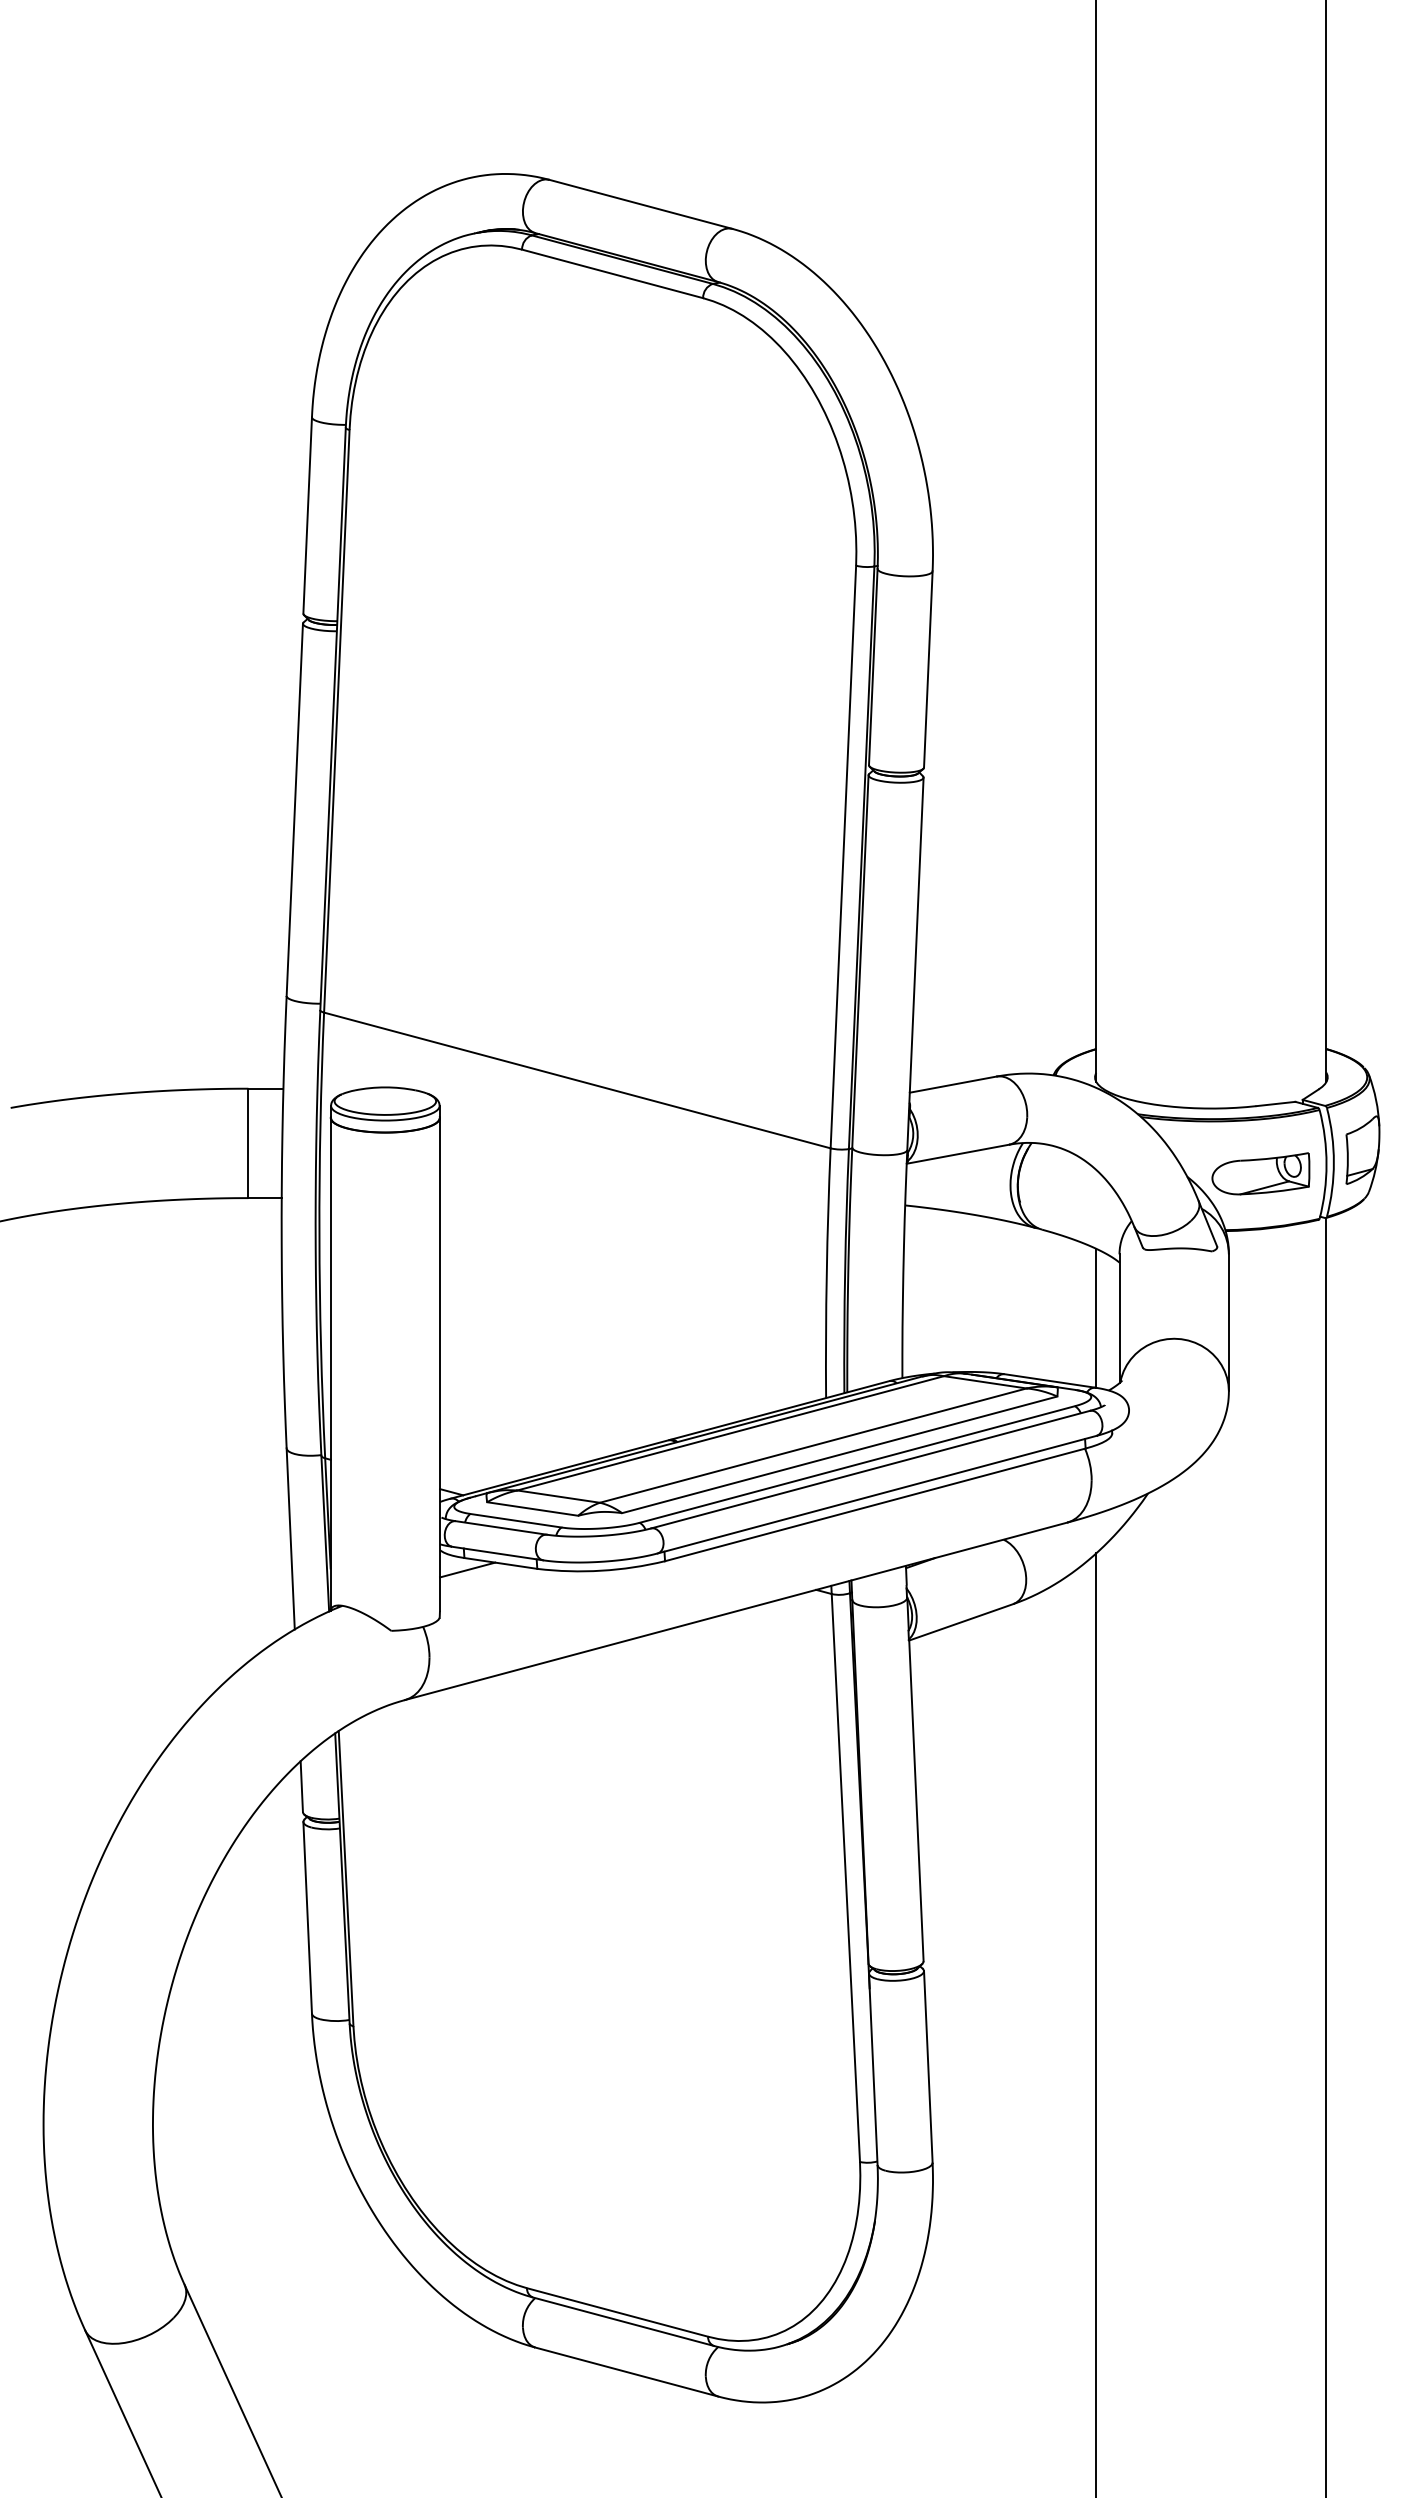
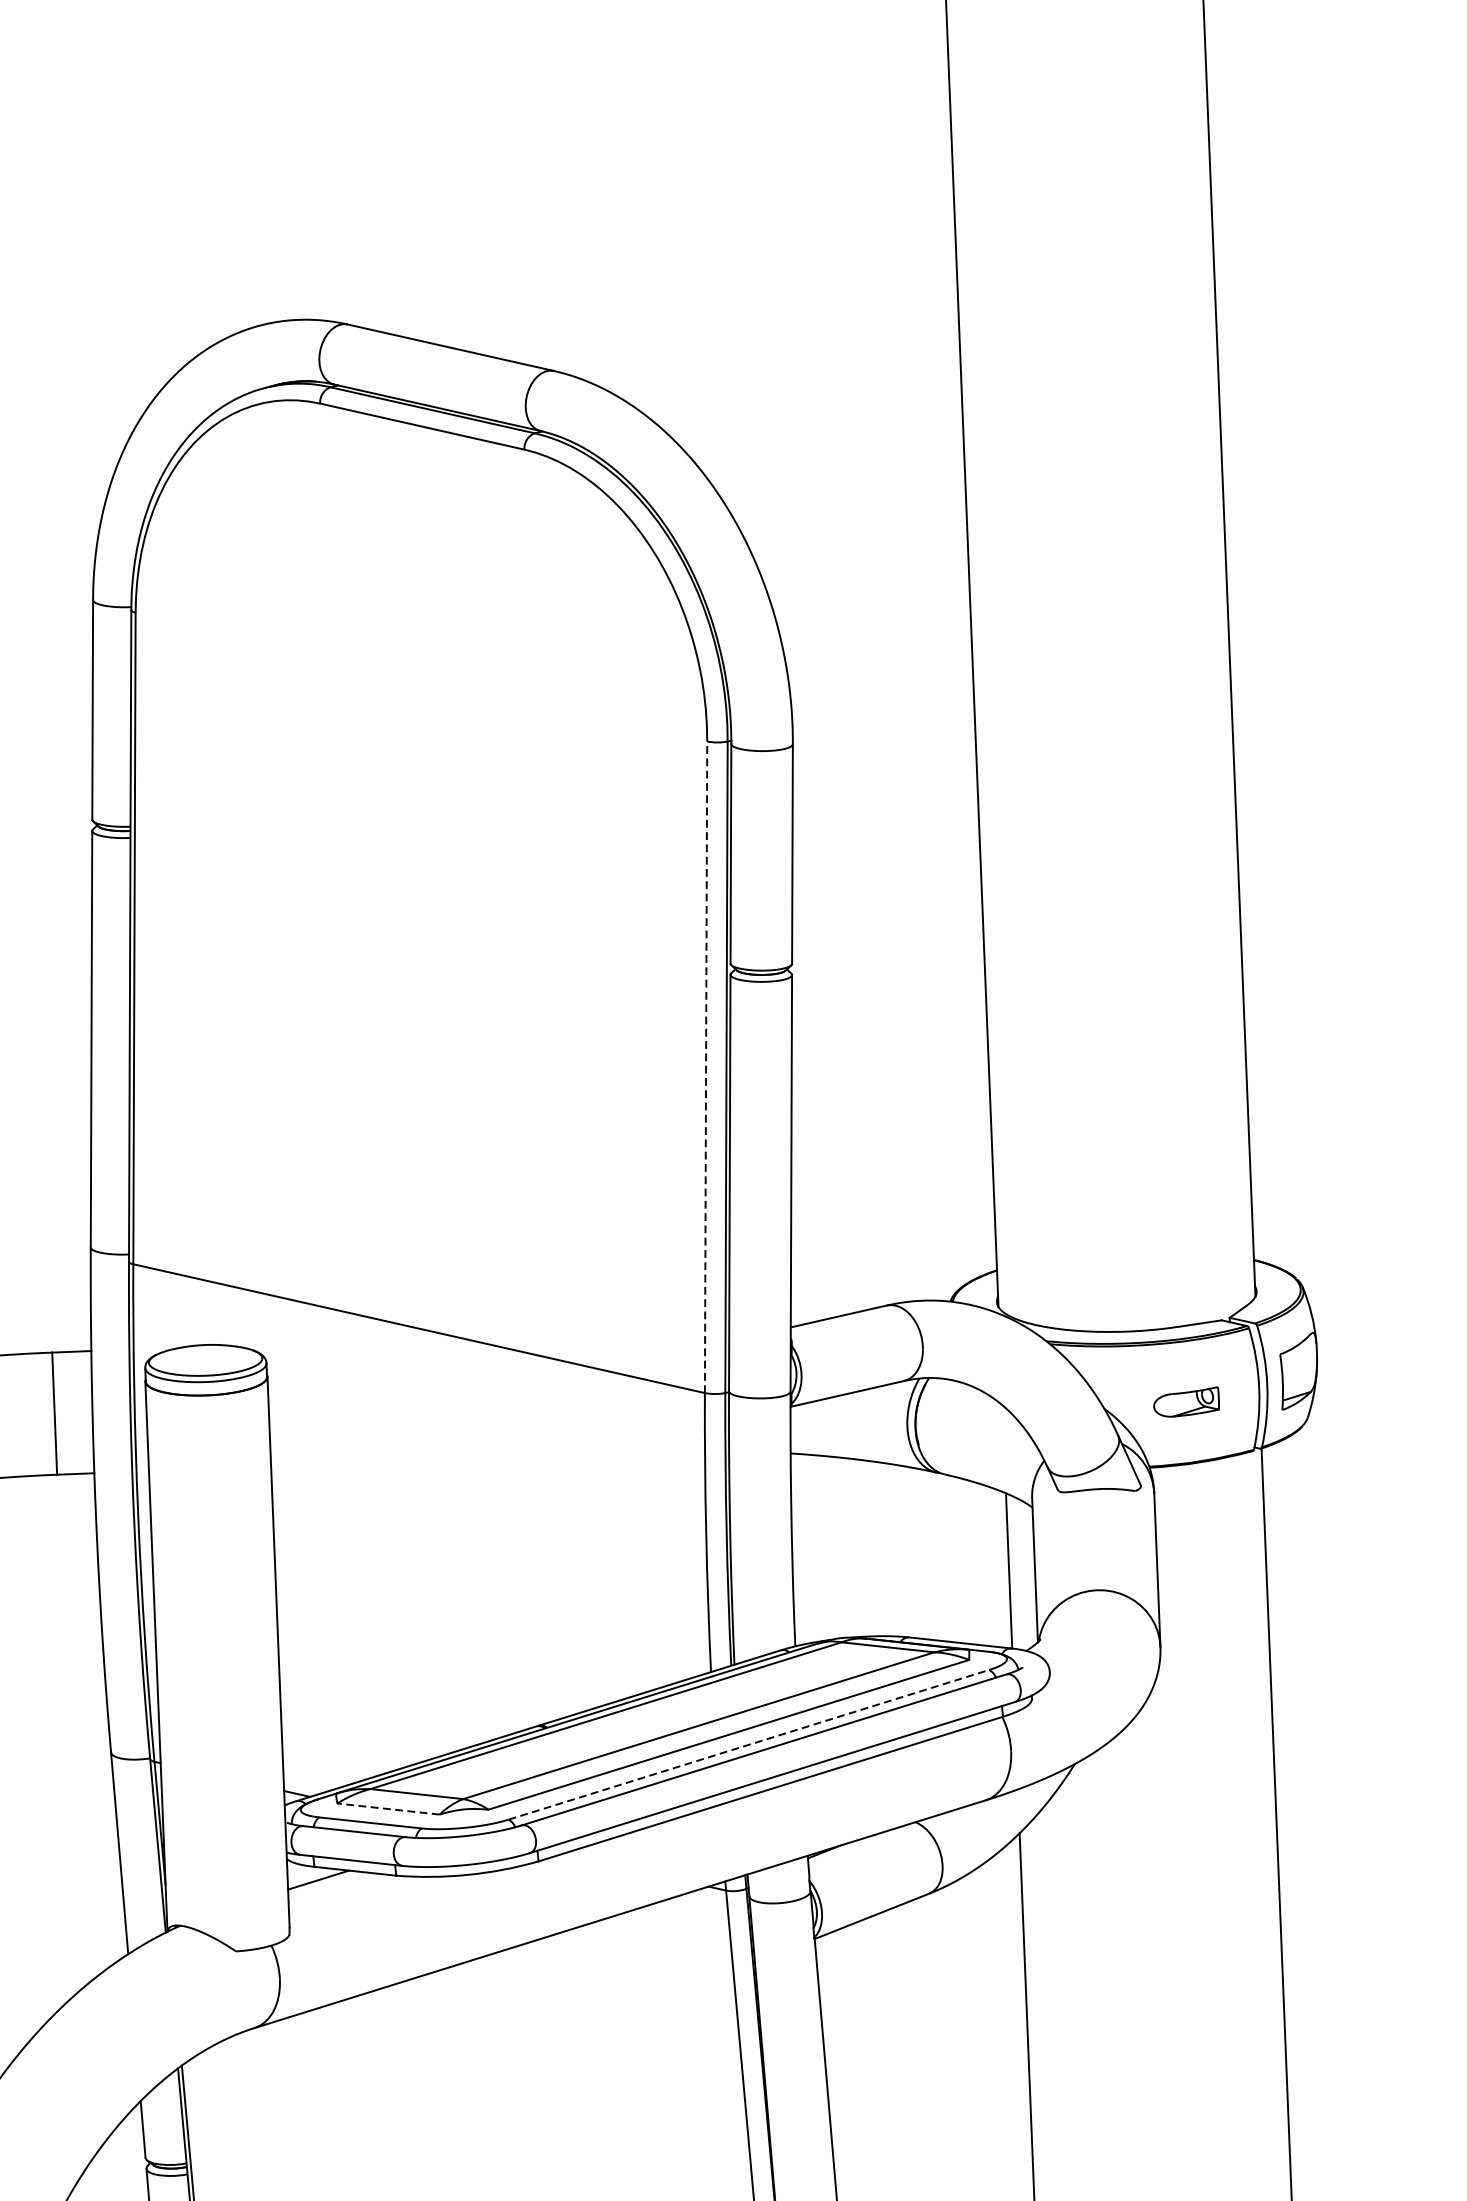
line: (843, 857) -> (706, 1067), solid -> dashed
part: (1260, 1173) -> (1185, 1401), size x0.6
line: (857, 1464) -> (749, 1744), solid -> dashed
line: (532, 1508) -> (388, 1808), solid -> dashed

